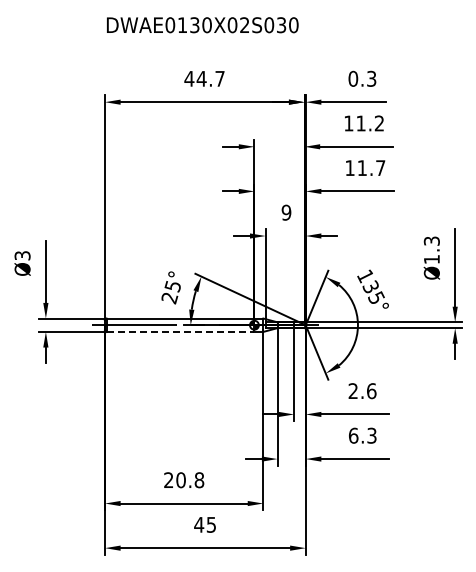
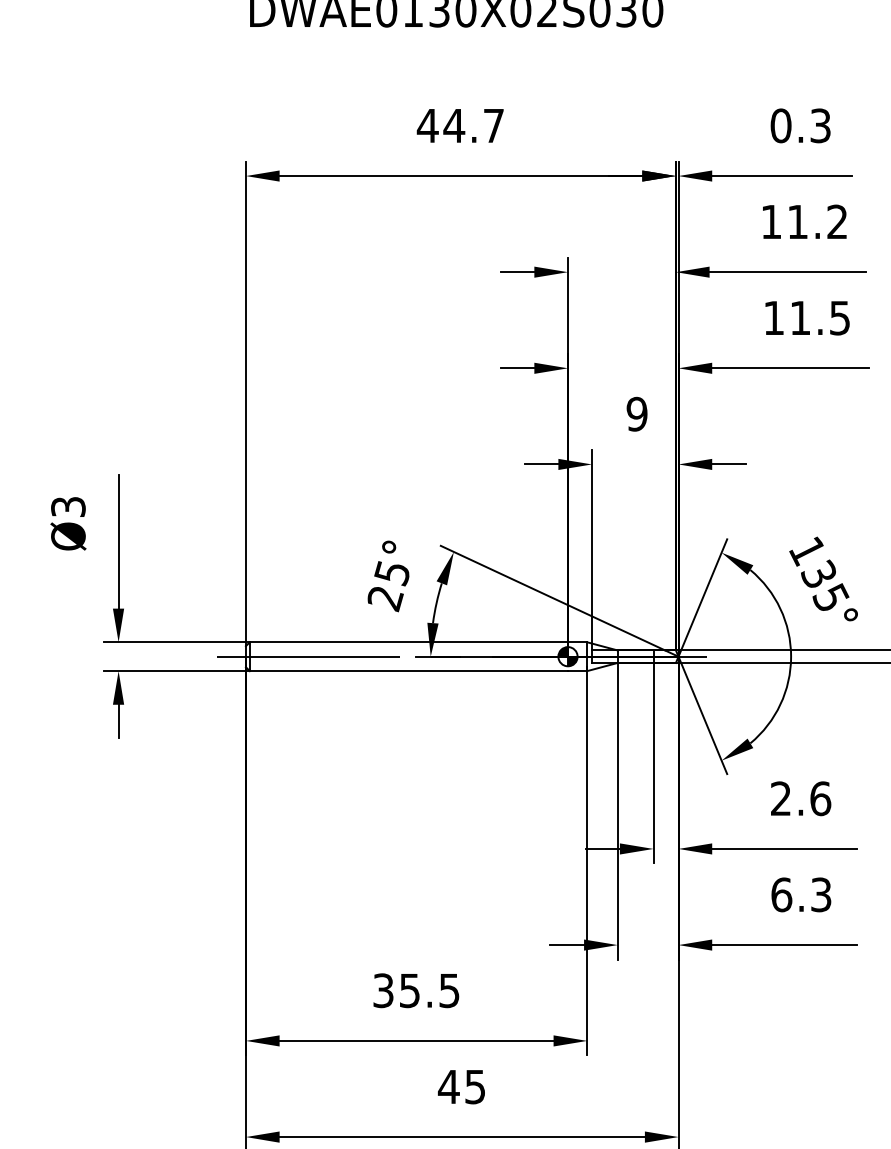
text: (380, 168) -> (839, 318), 11.7 -> 11.5
line: (180, 331) -> (408, 670), dashed -> solid
text: (184, 480) -> (417, 991), 20.8 -> 35.5

